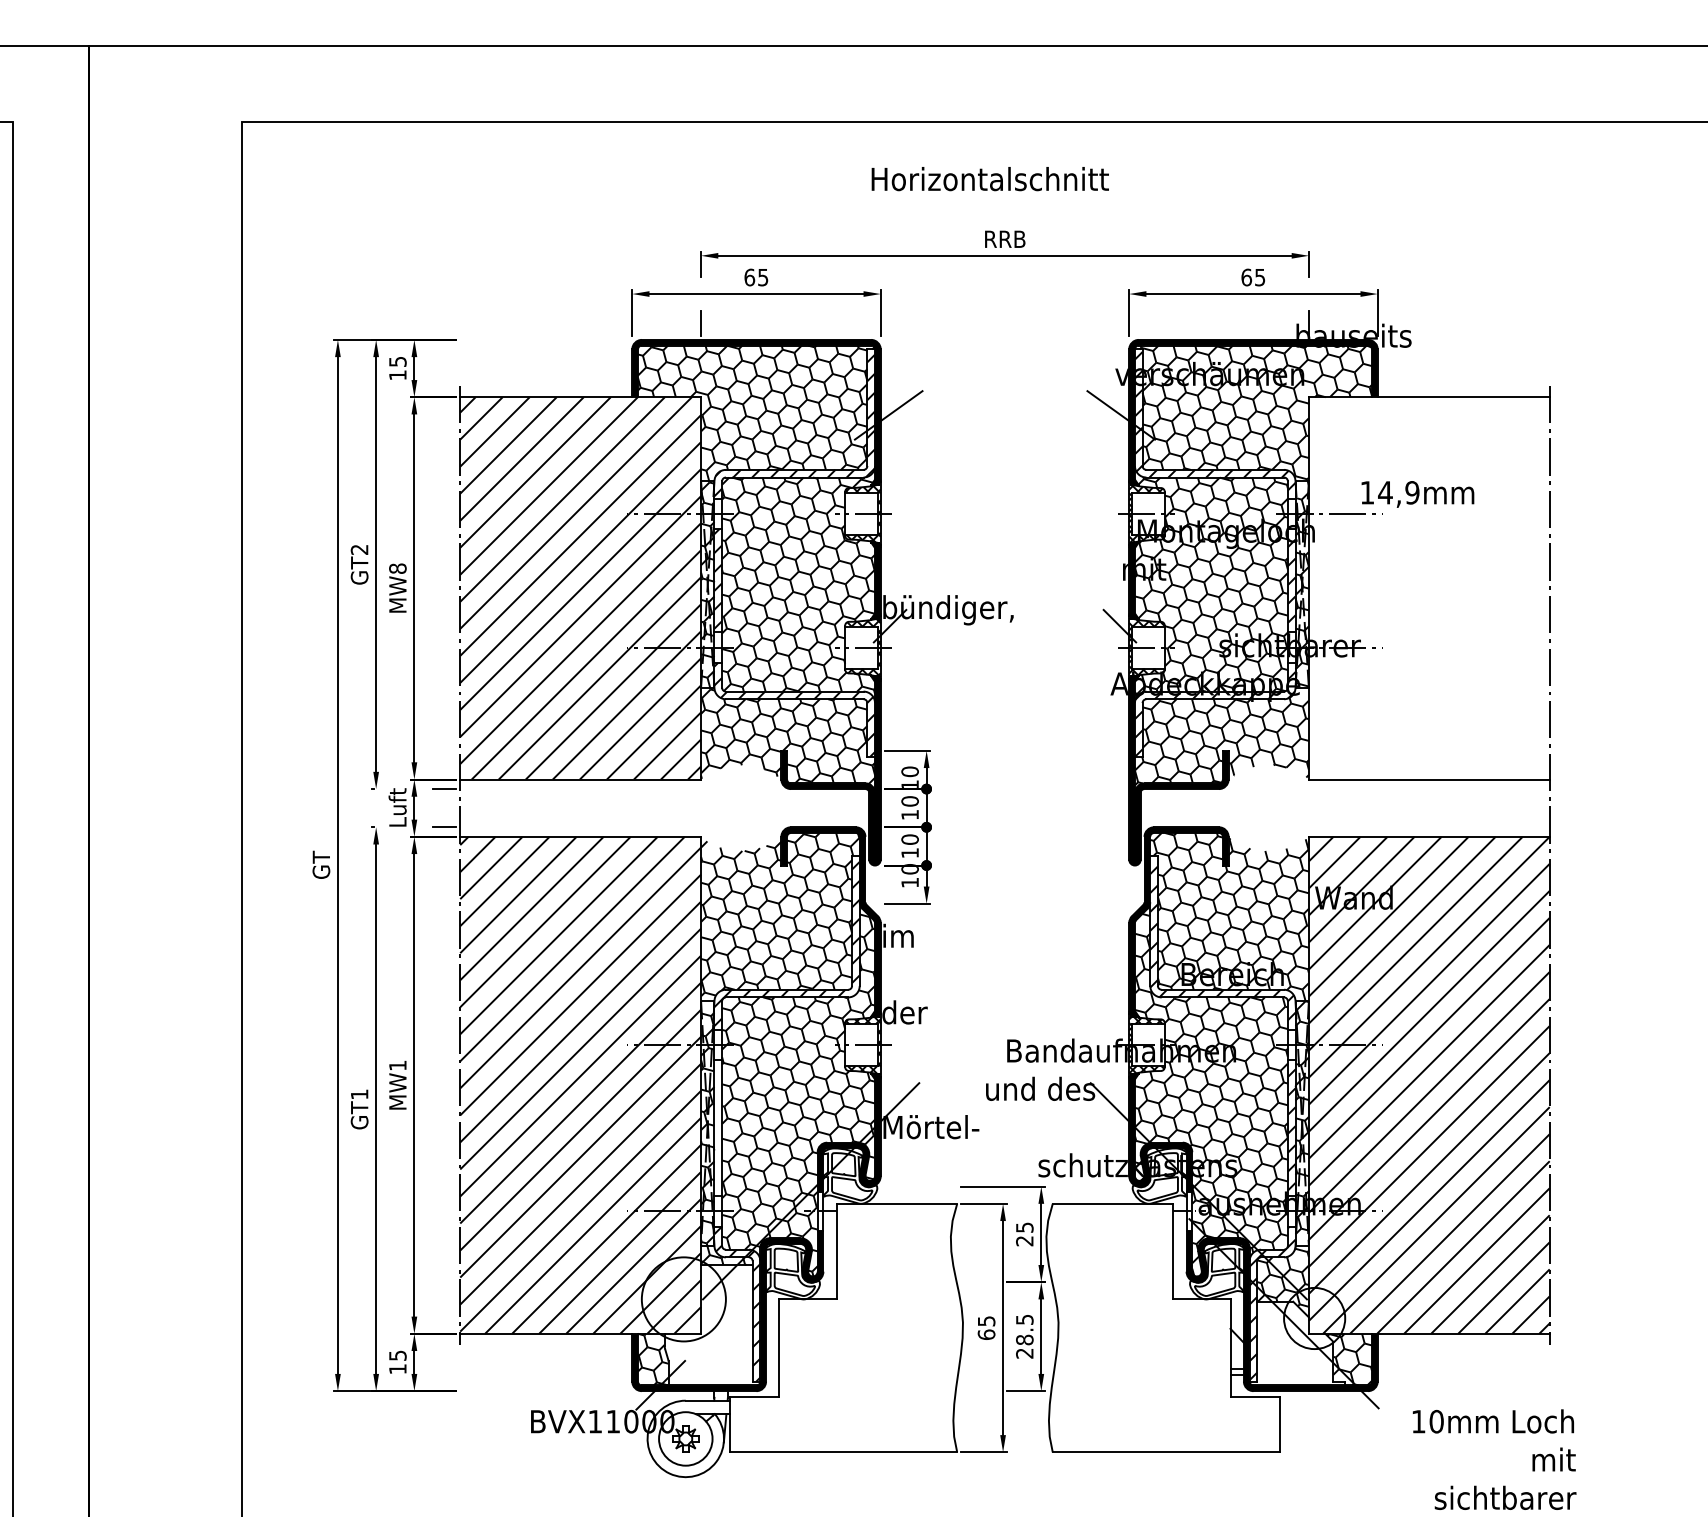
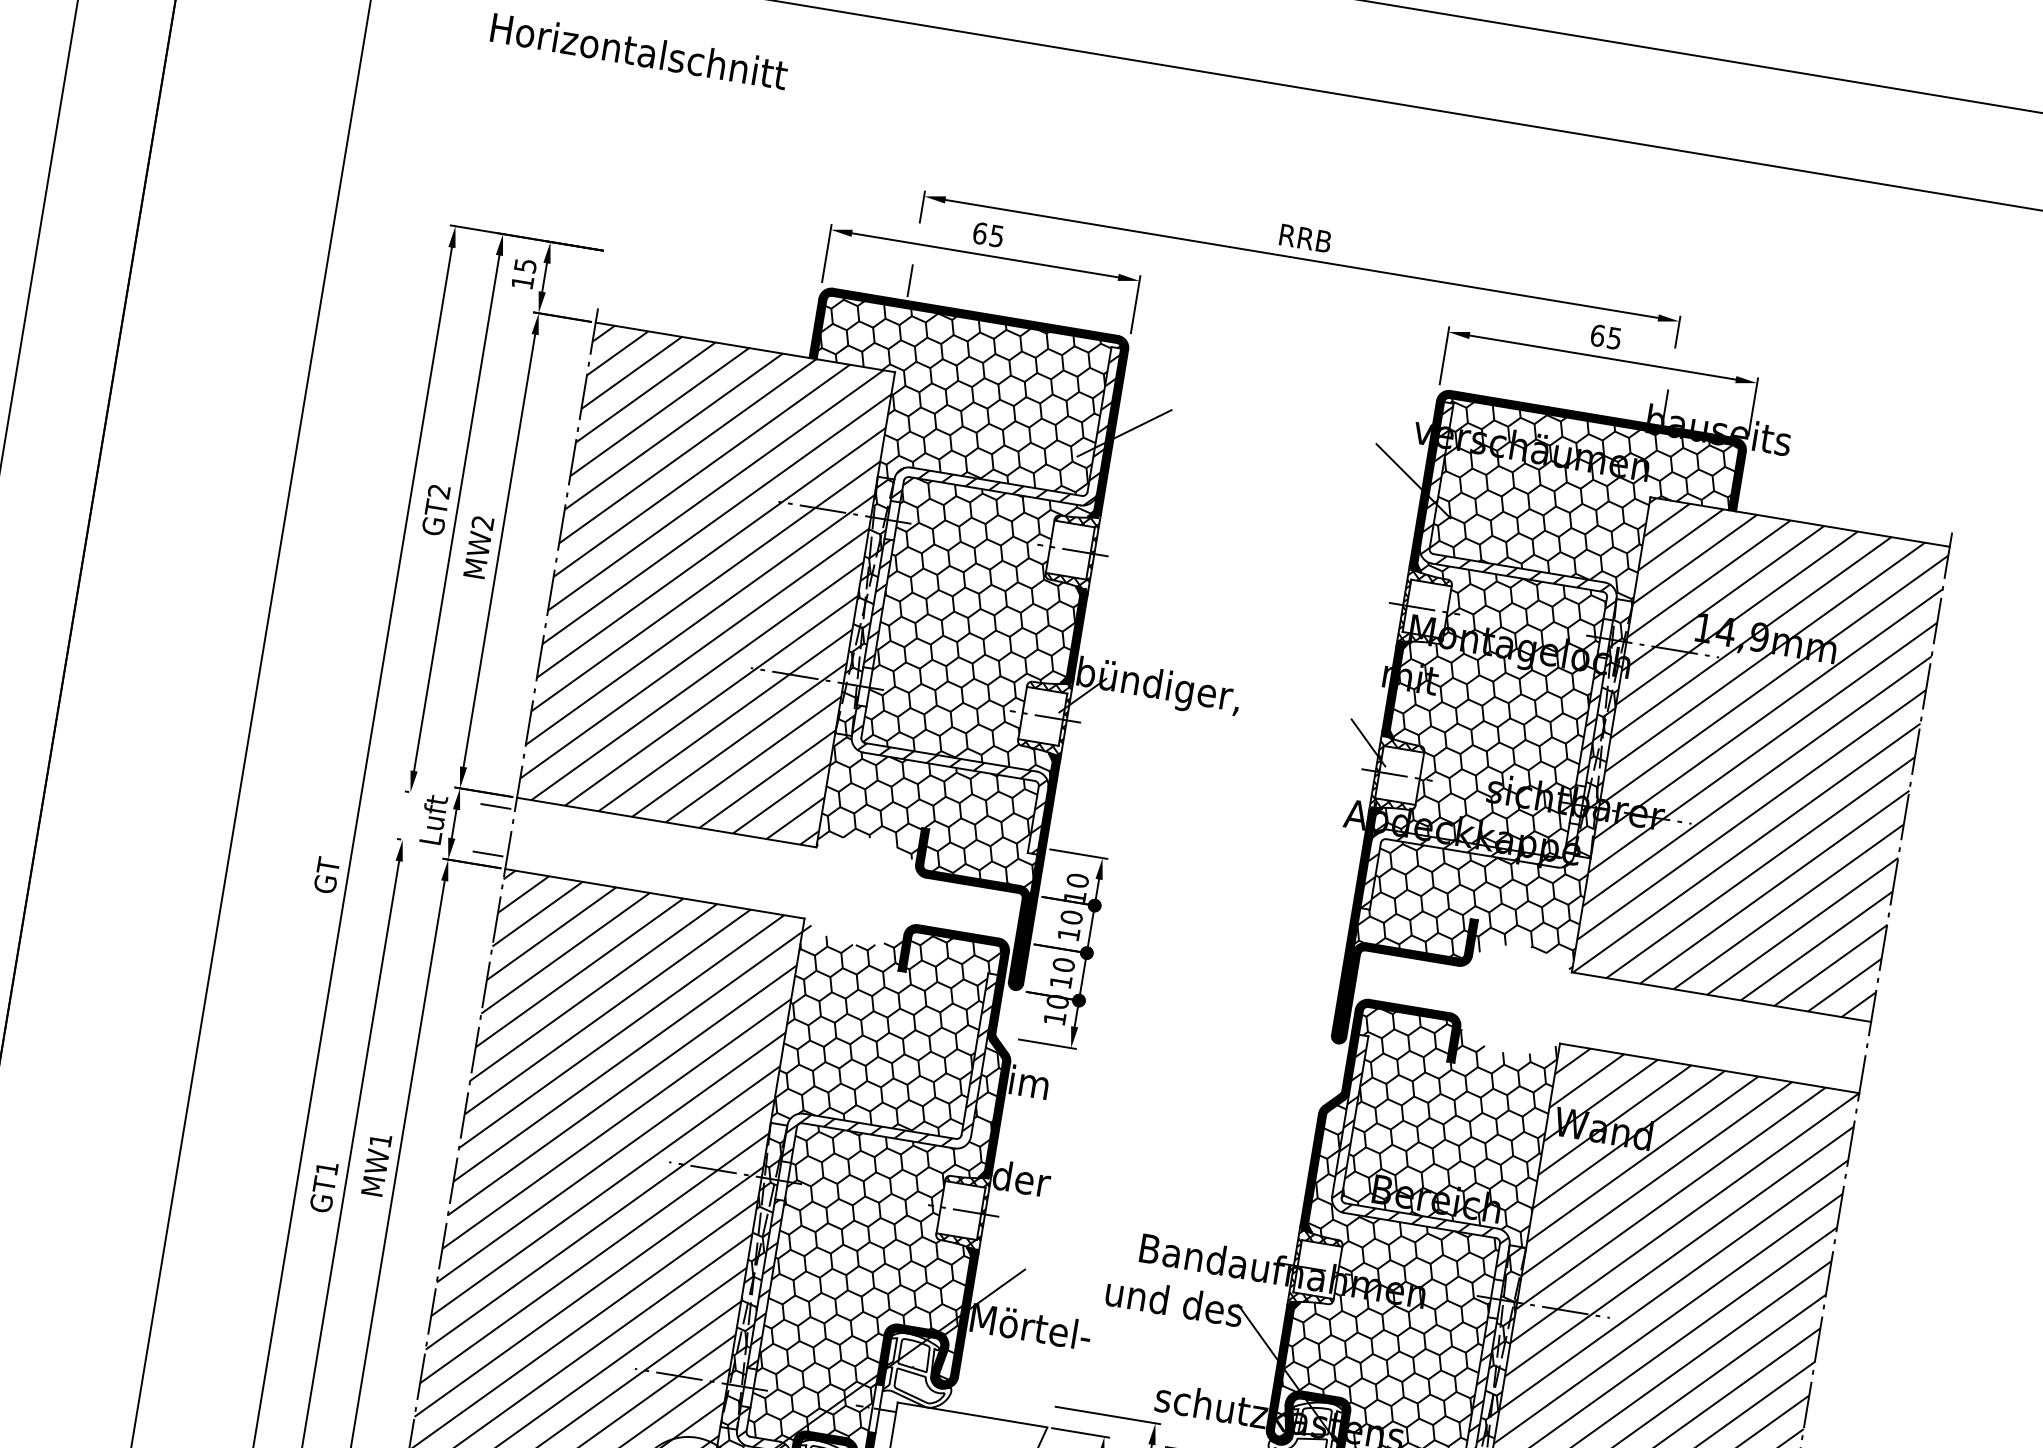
text: (989, 179) -> (638, 51), moved
text: (397, 568) -> (482, 522), MW8 -> MW2
hatch: (1428, 588) -> (1759, 759), added
hatch: (718, 1128) -> (766, 1284), added

